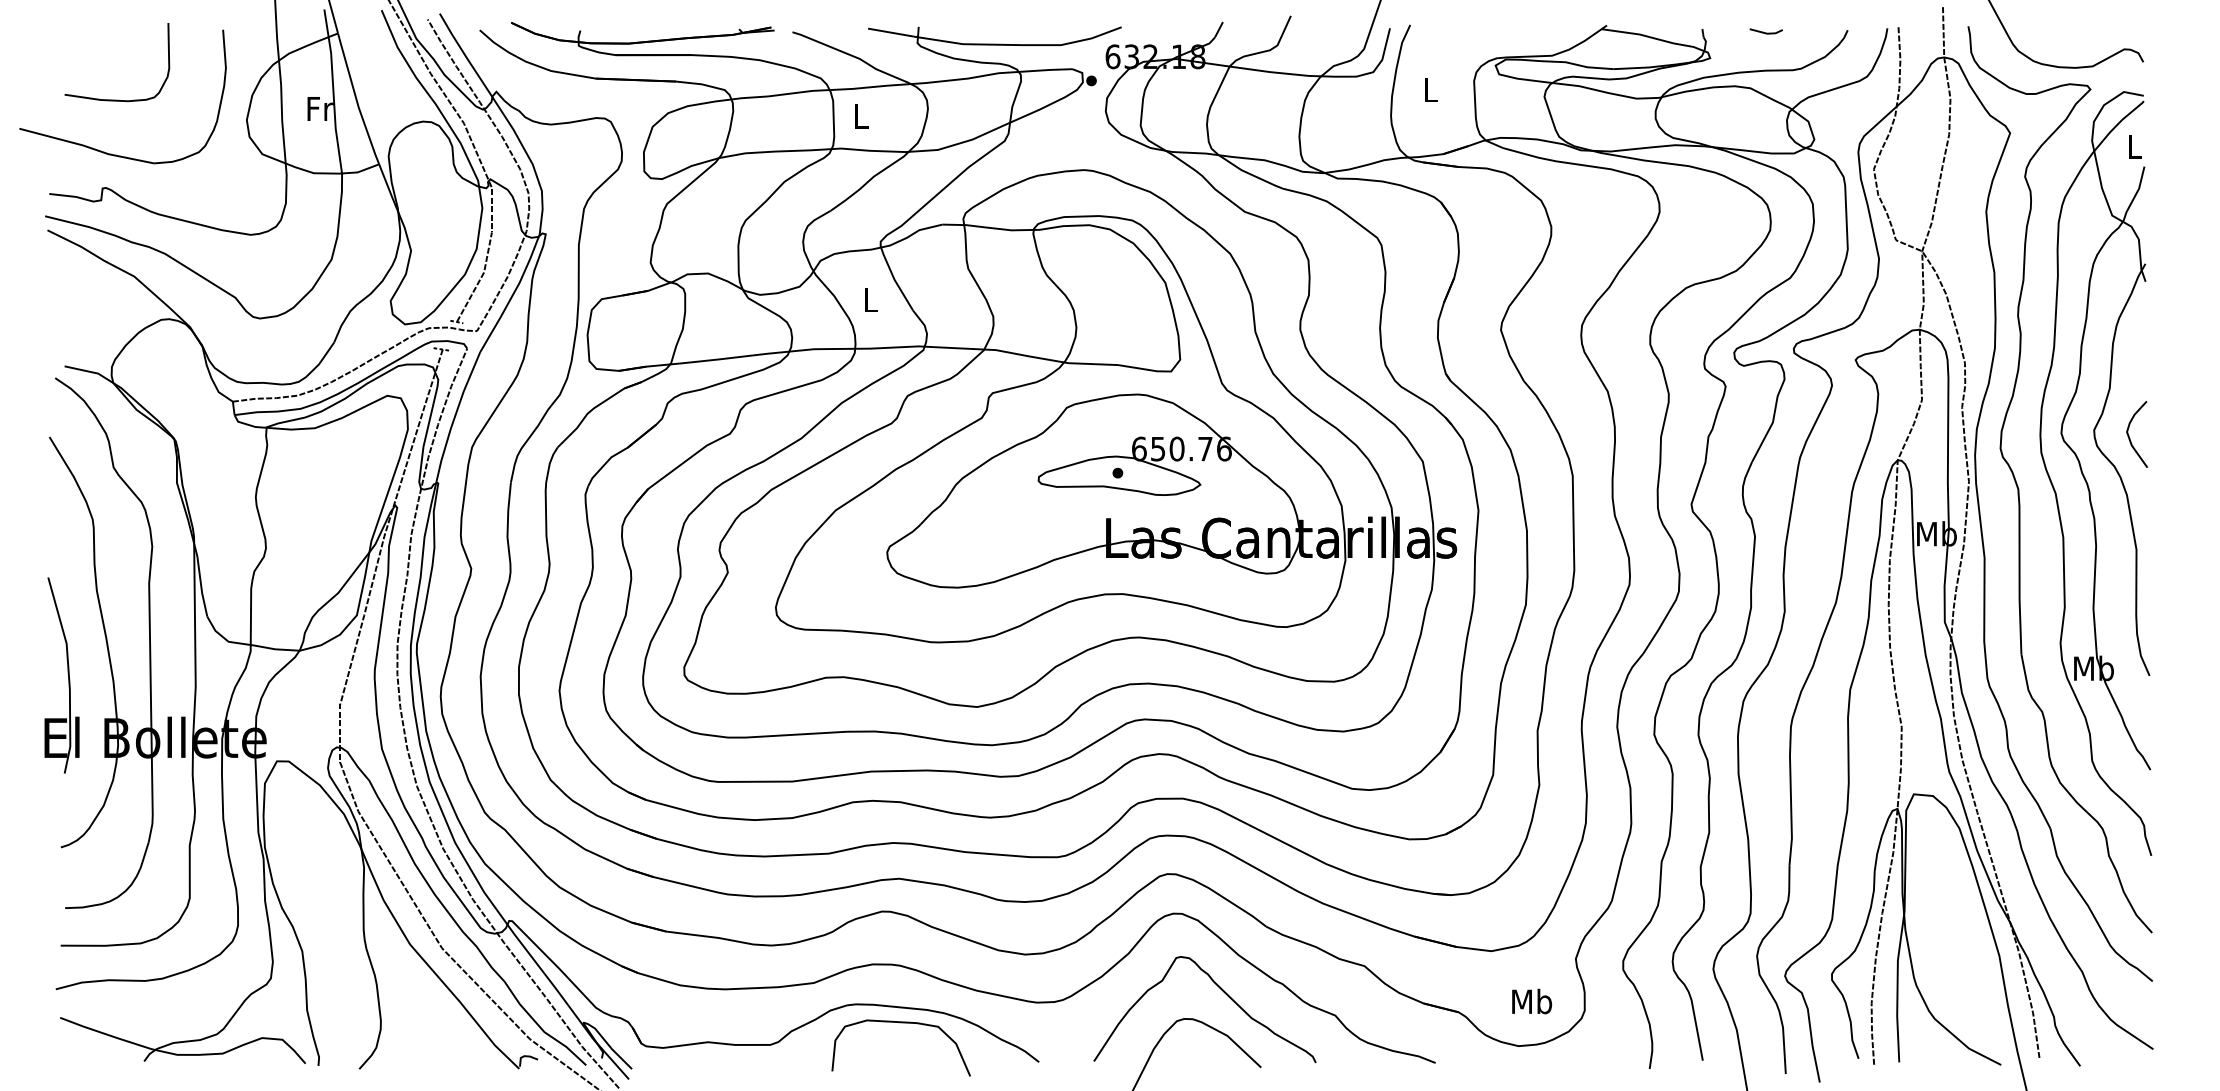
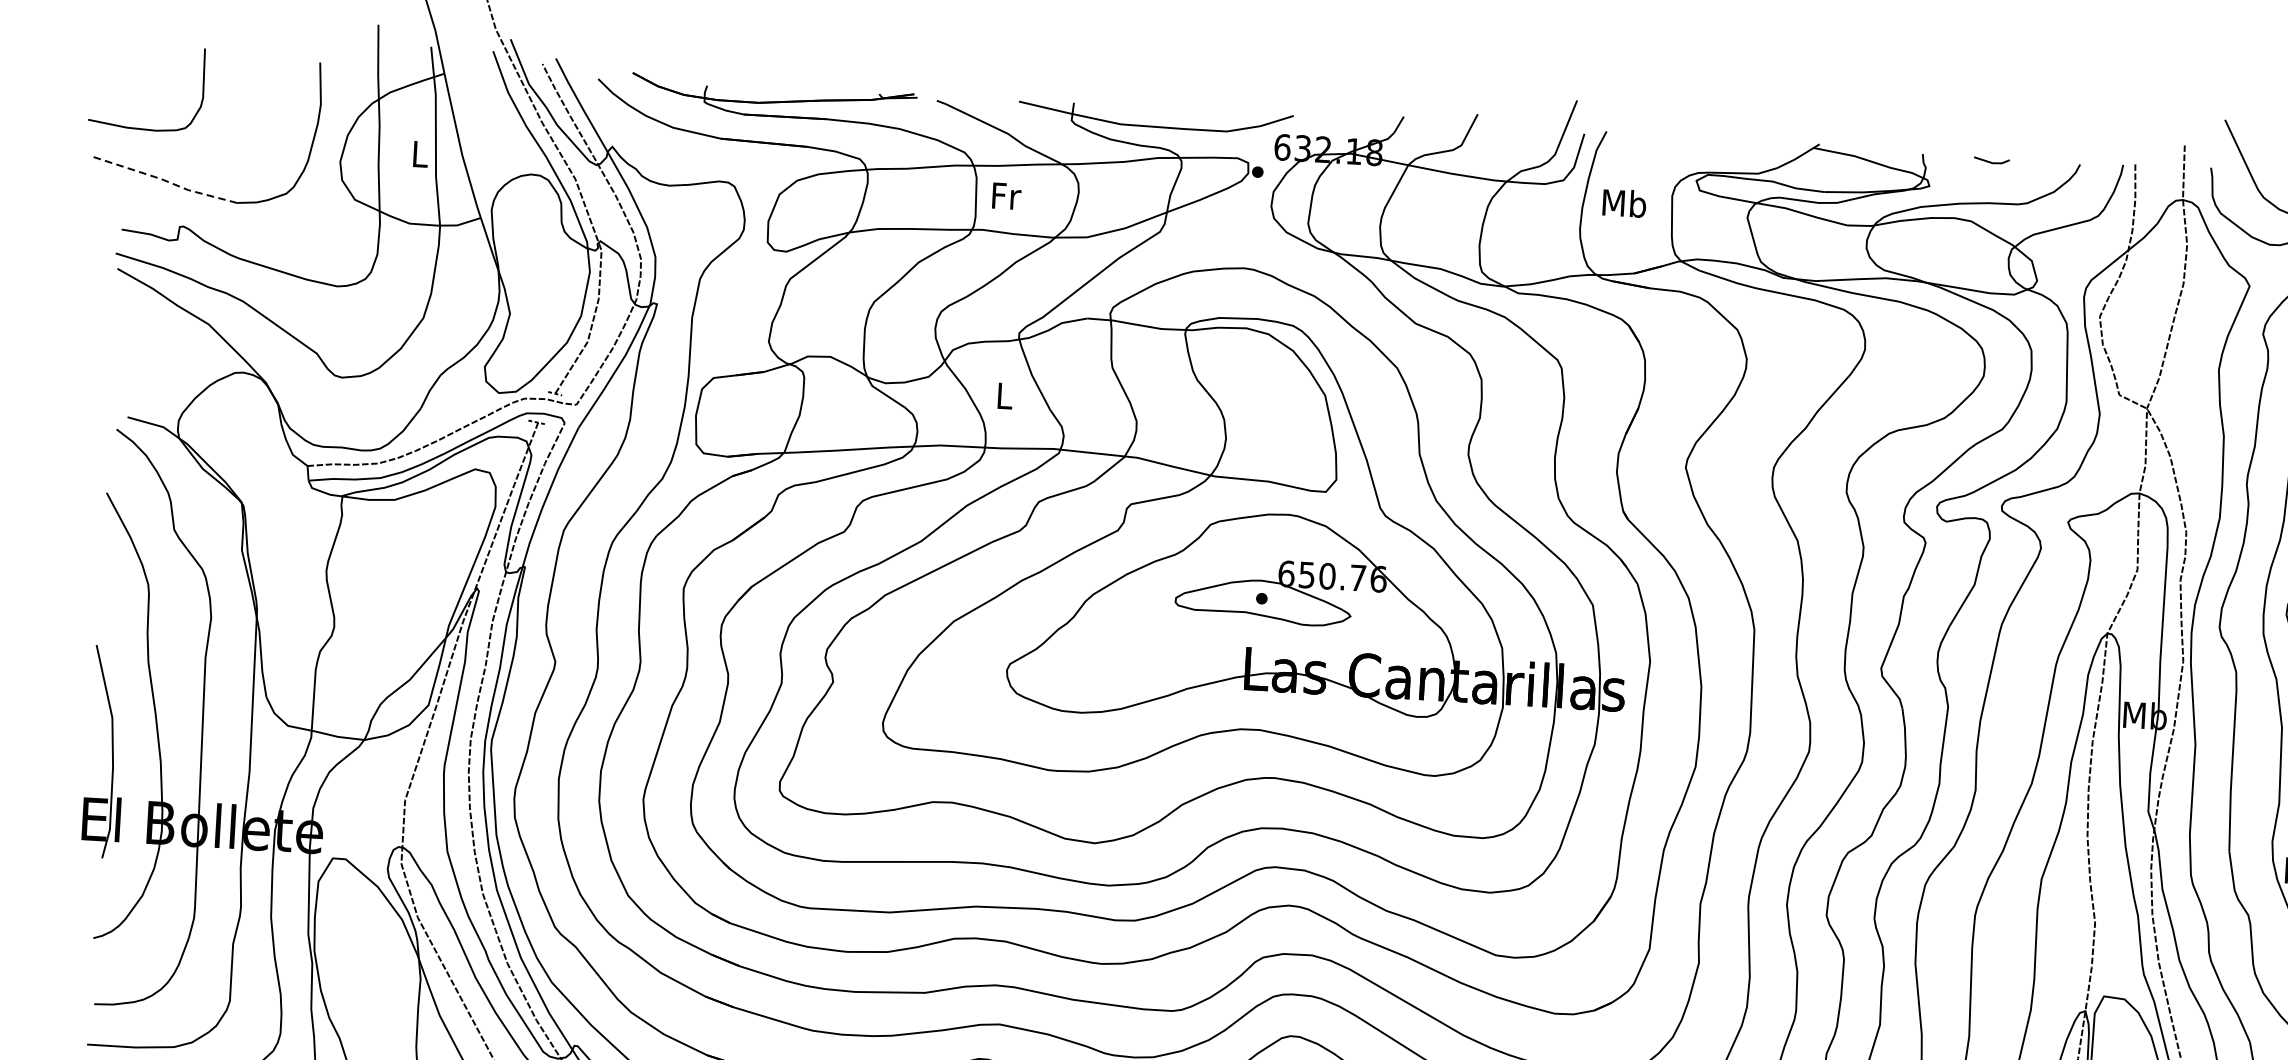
text: (1430, 89) -> (1624, 202), L -> Mb
curve: (117, 99) -> (145, 128), moved
text: (320, 108) -> (420, 153), Fr -> L
text: (861, 116) -> (1006, 196), L -> Fr
line: (86, 146) -> (164, 180), solid -> dashed

